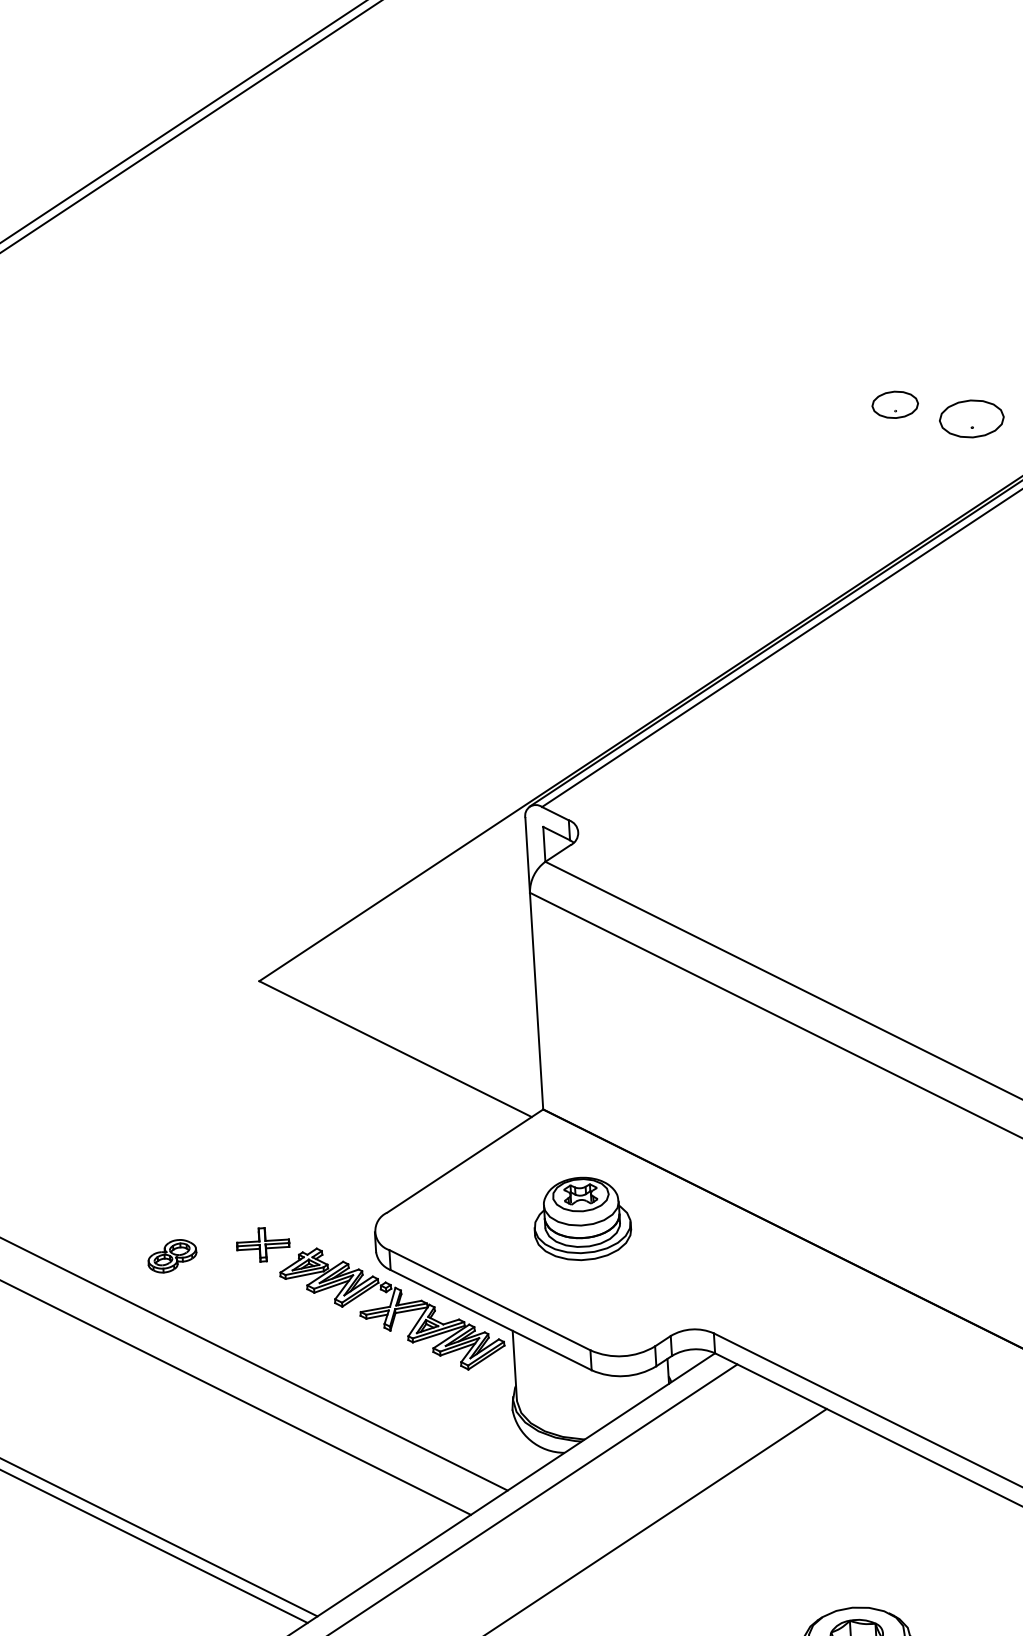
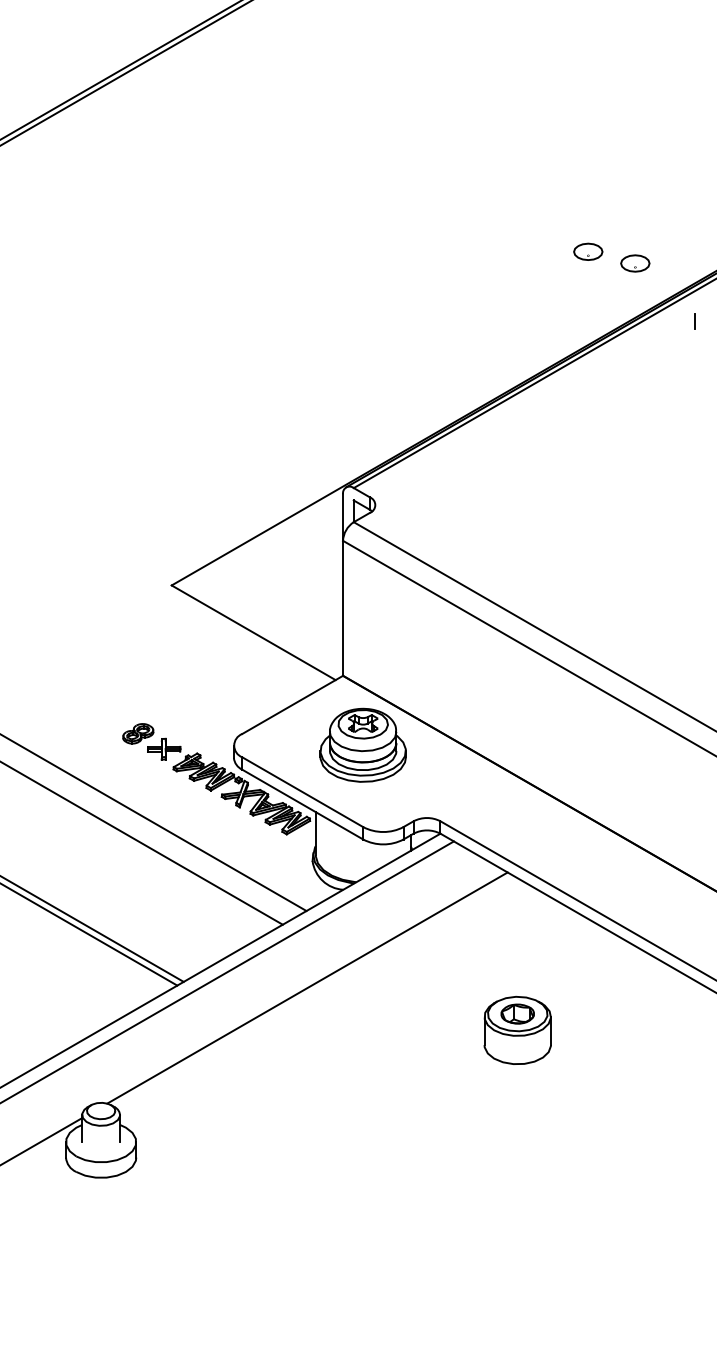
part: (972, 418) -> (635, 263), size x0.71
part: (581, 1217) -> (362, 744), size x1.43
part: (172, 1255) -> (138, 733), moved

